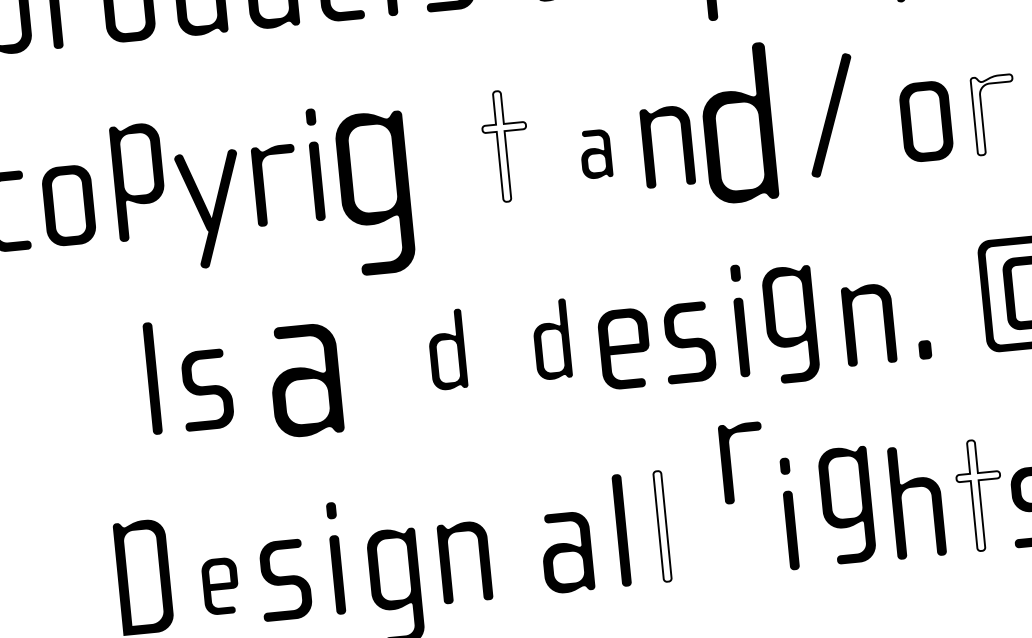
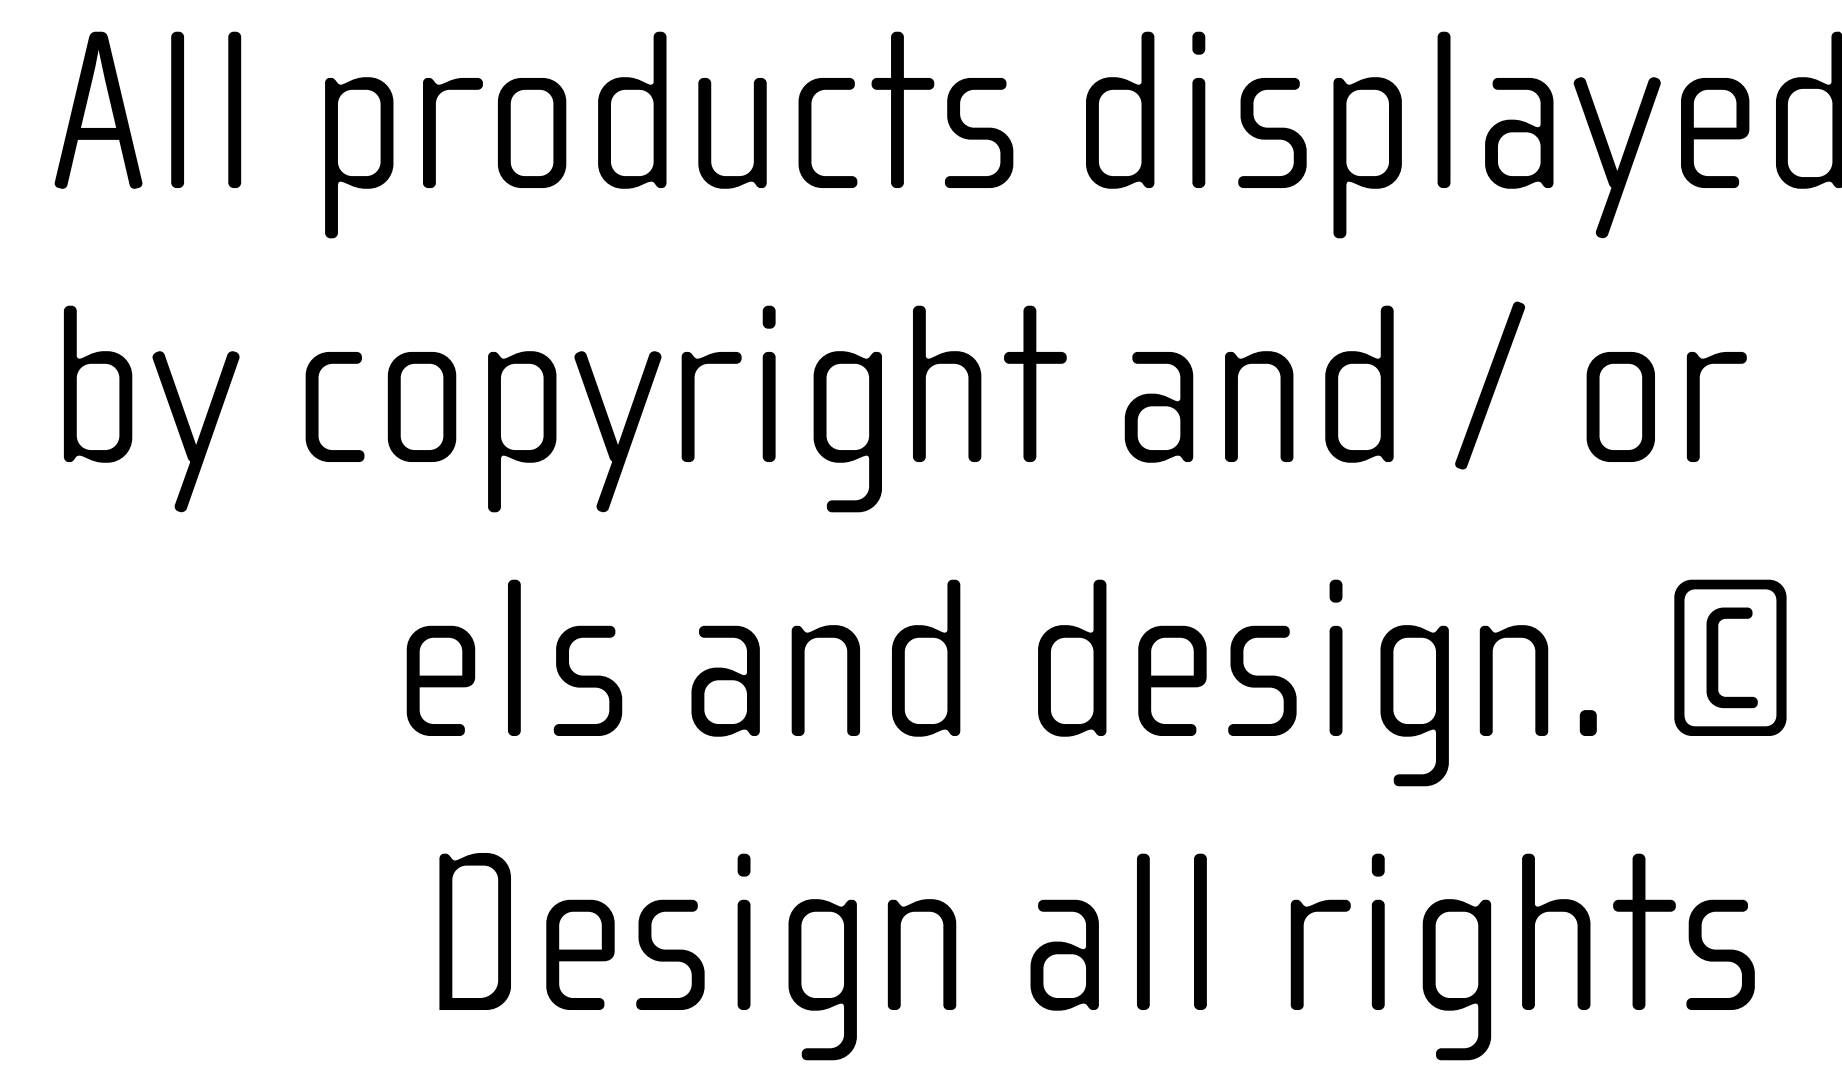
fill: (994, 114) -> (1716, 406), added
part: (737, 123) -> (1359, 383), size x0.71
part: (441, 137) -> (947, 363), added
fill: (506, 145) -> (1035, 383), added
part: (595, 154) -> (1158, 407), size x1.67
part: (139, 181) -> (522, 431), moved
part: (375, 193) -> (847, 431), size x0.71
part: (790, 324) -> (1414, 705), moved
part: (551, 339) -> (1072, 657), size x1.43
part: (447, 349) -> (926, 657), size x1.43
part: (361, 374) -> (804, 680), added
part: (305, 380) -> (725, 680), size x0.71
part: (101, 399) -> (440, 680), added
part: (730, 463) -> (1303, 954), moved
fill: (980, 495) -> (1644, 931), added
part: (846, 505) -> (1456, 979), moved
fill: (661, 526) -> (1199, 931), added
part: (220, 586) -> (580, 954), size x1.43

